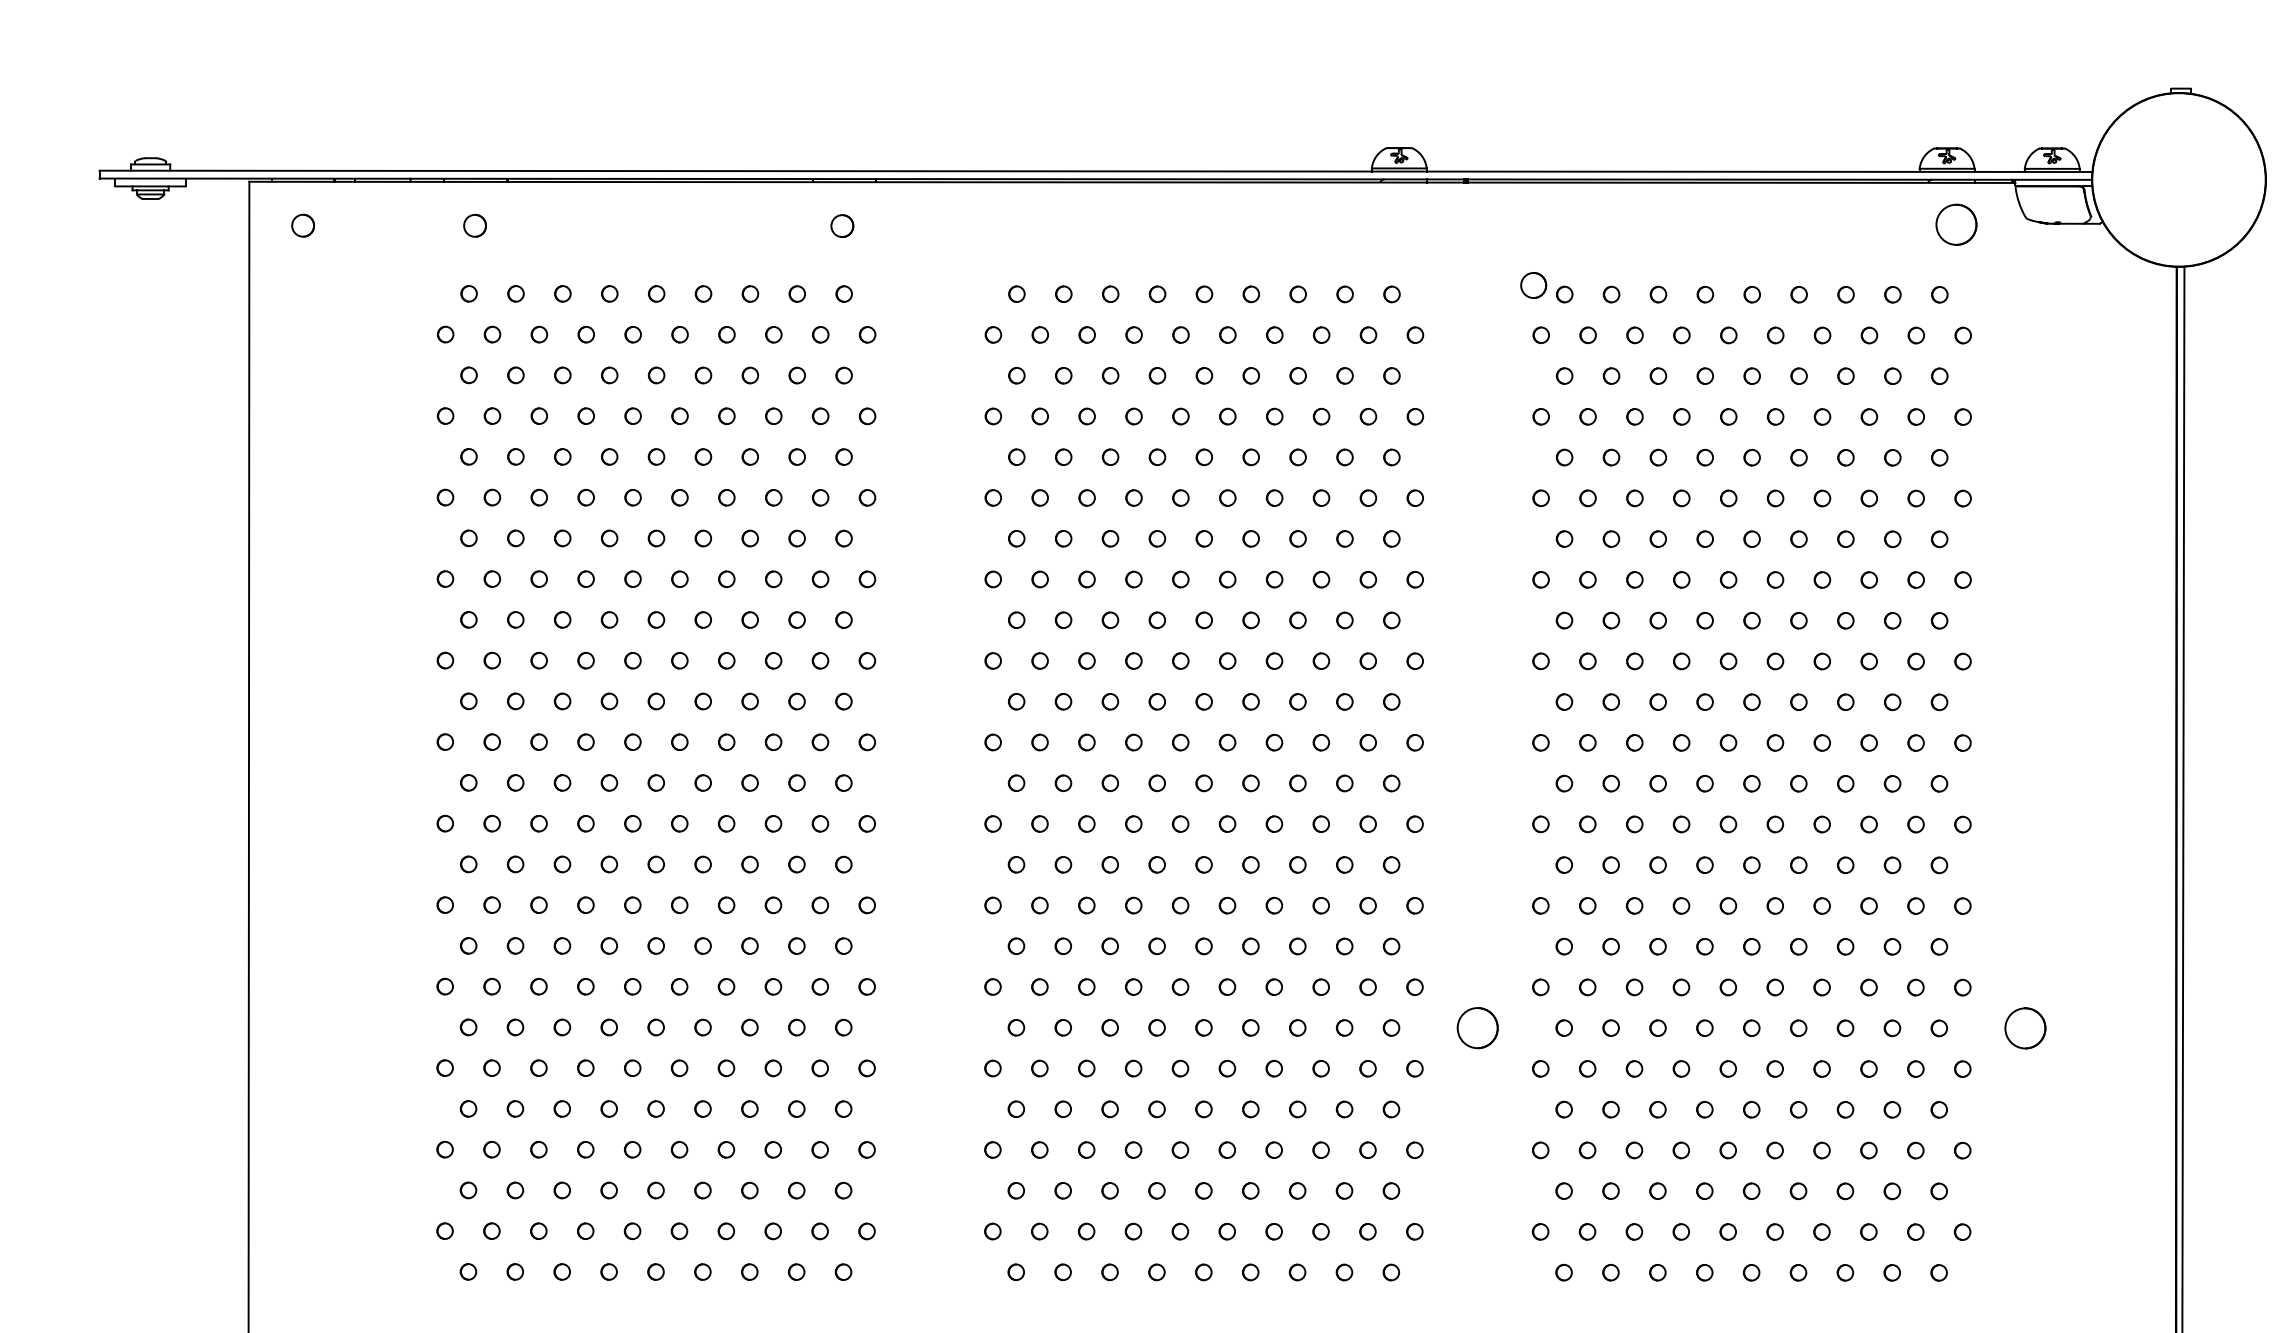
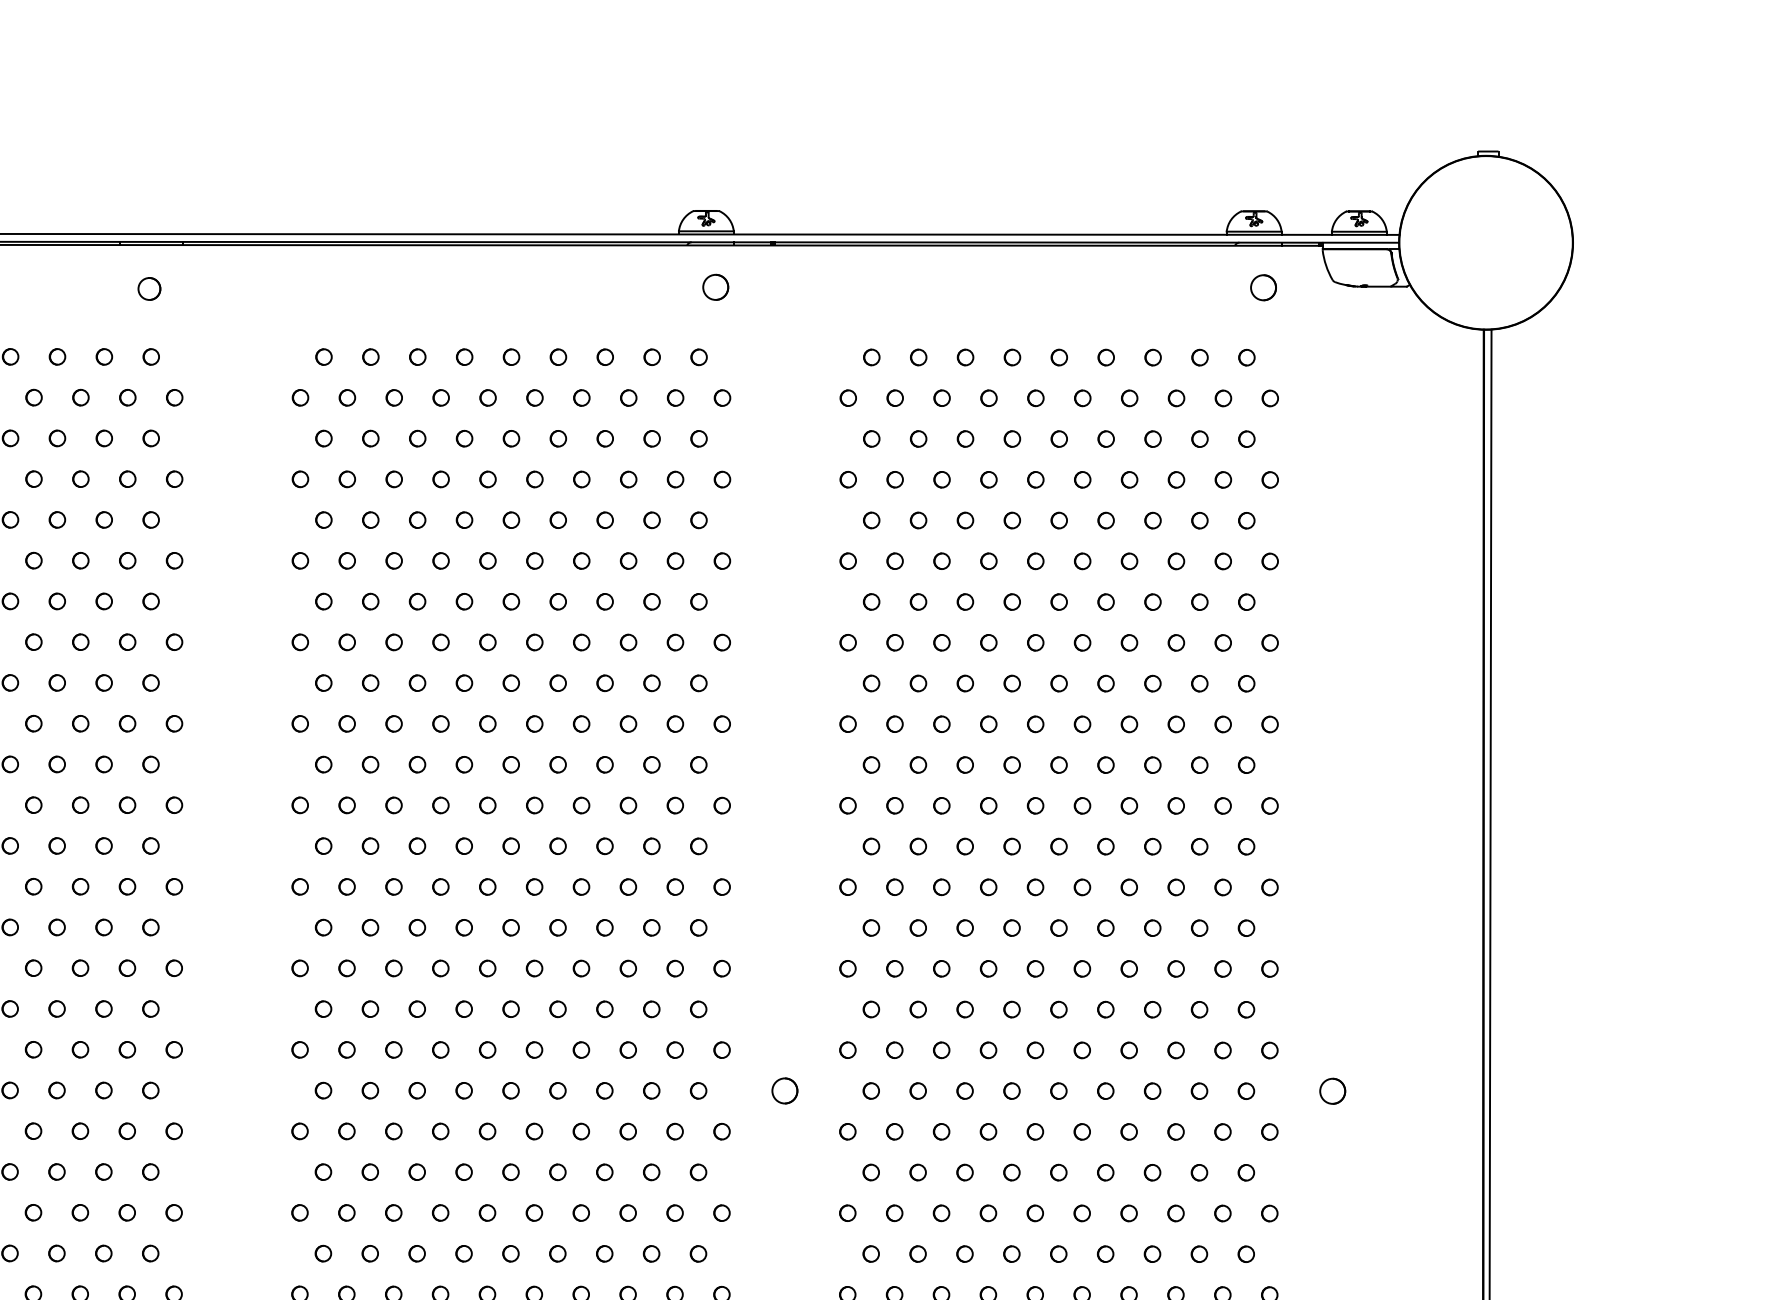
part: (1956, 224) -> (1263, 287), size x0.62
part: (1533, 285) -> (715, 287), moved
part: (1477, 1027) -> (784, 1090), size x0.62
part: (2025, 1028) -> (1332, 1091), size x0.62

